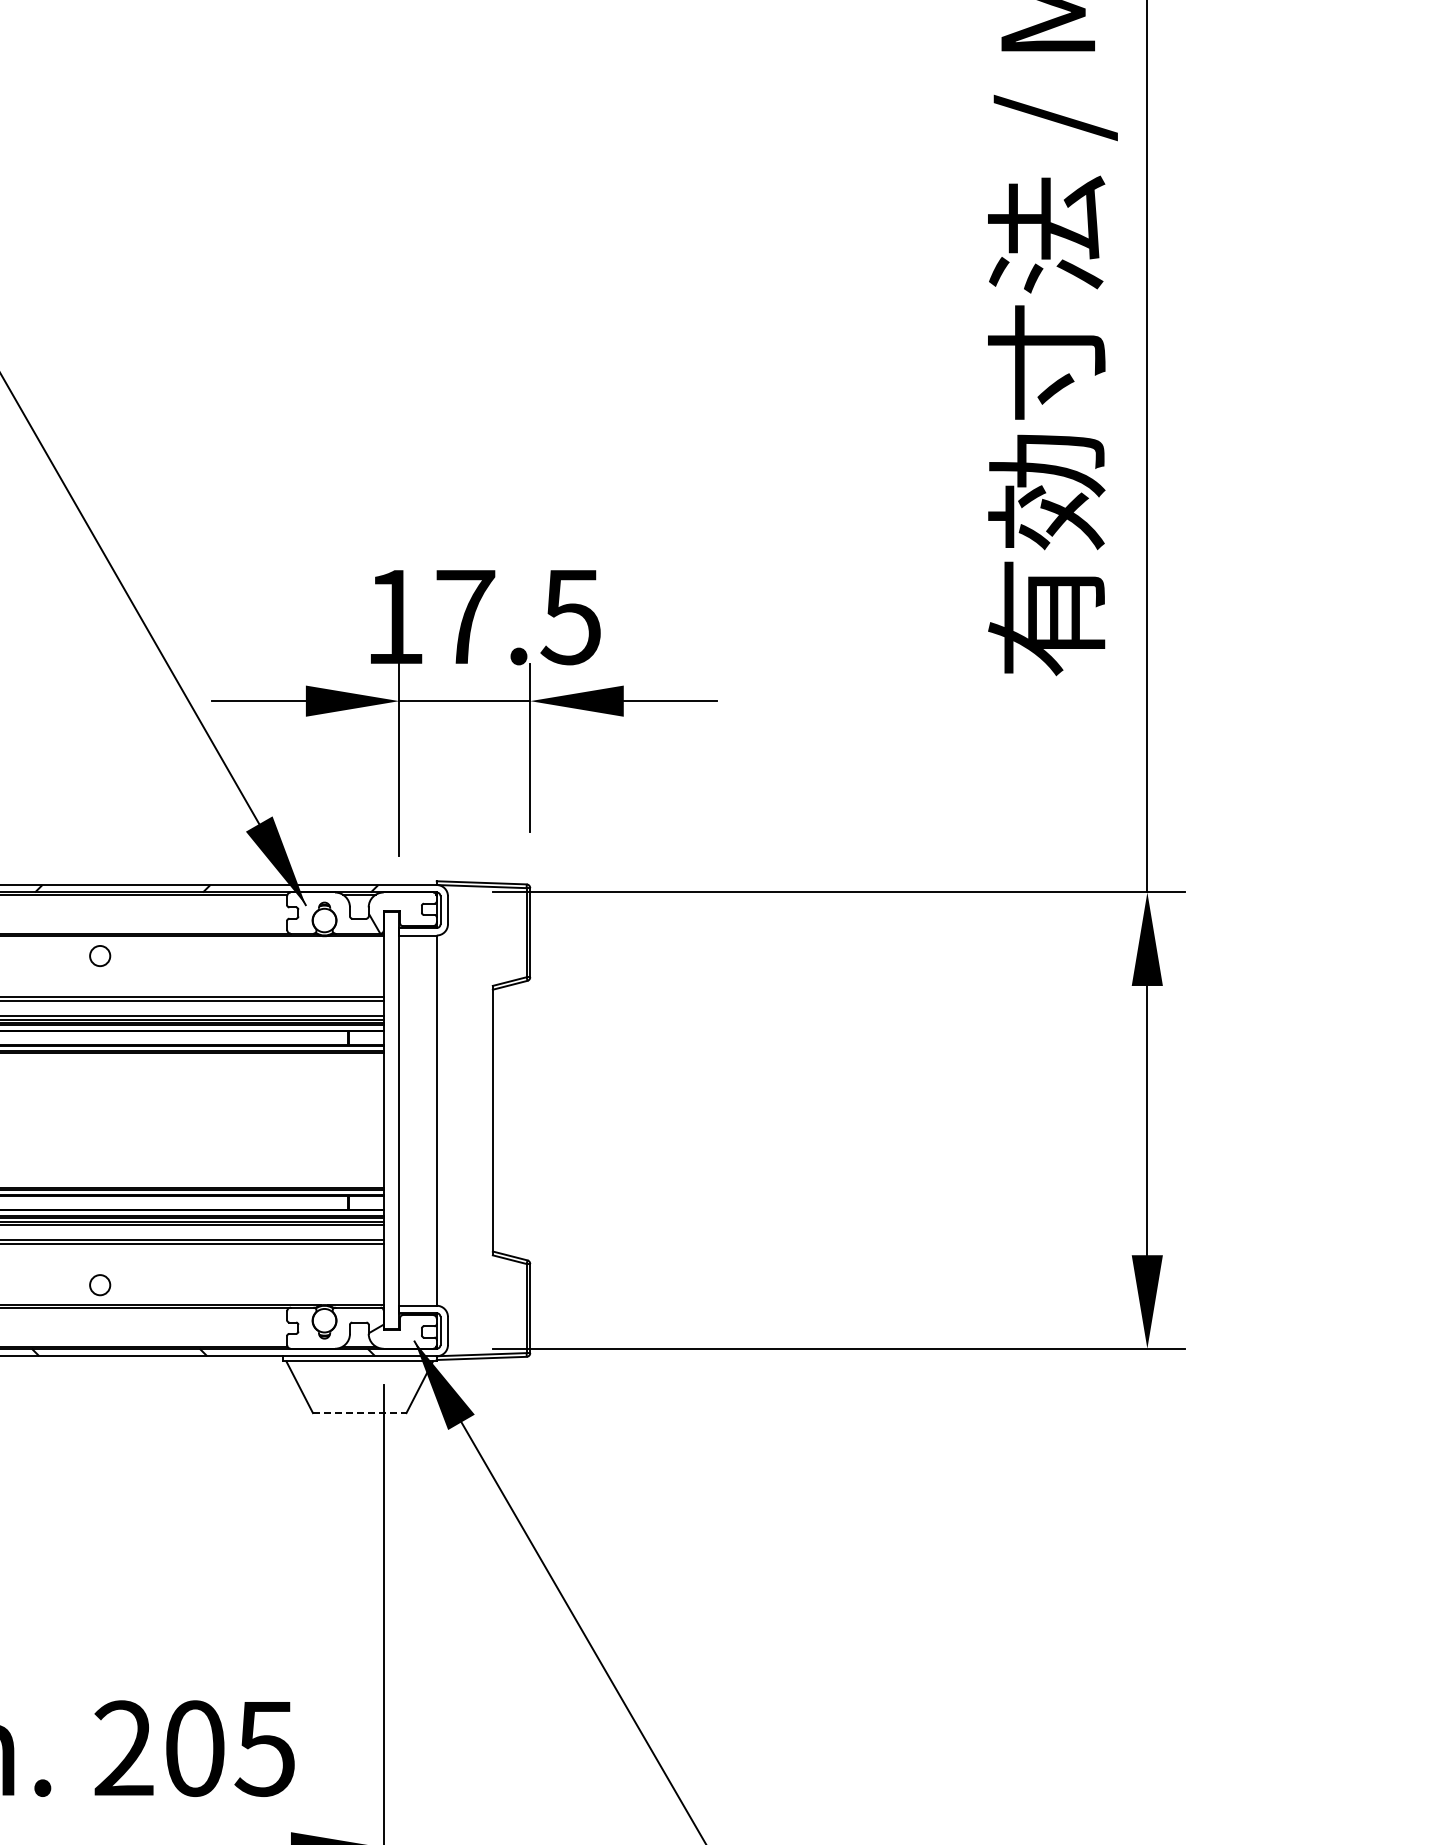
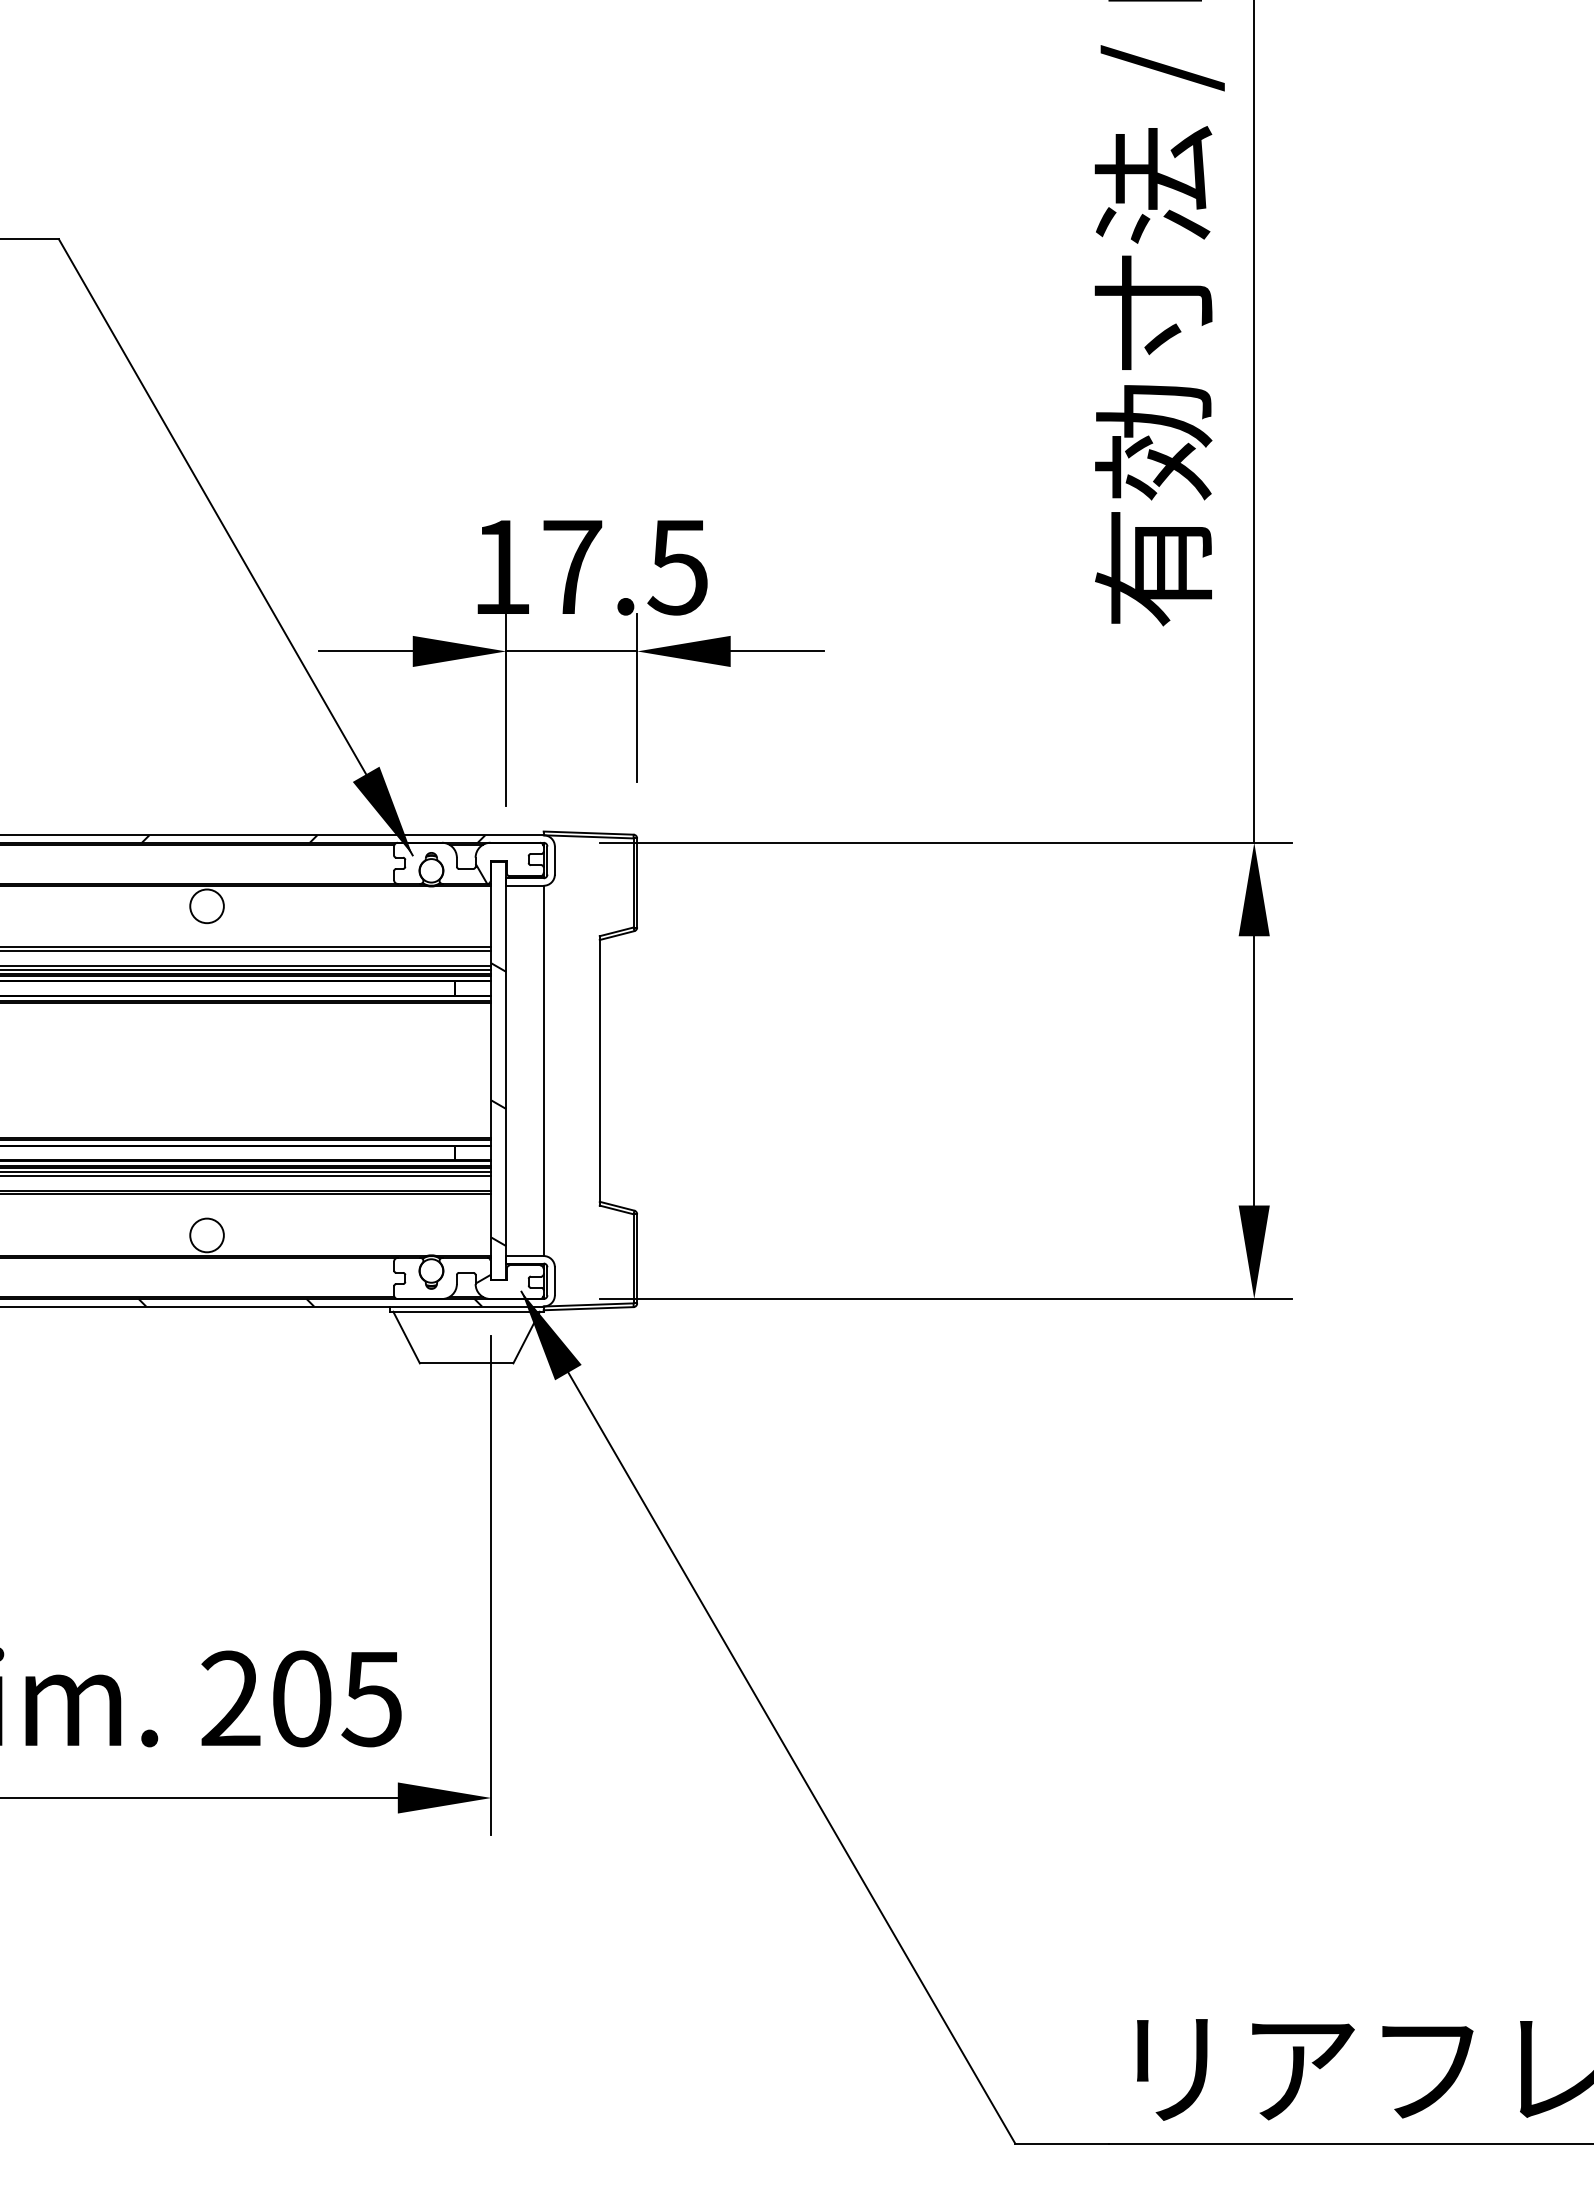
circle: (99, 956) -> (206, 906), size x1.67
hatch: (391, 1154) -> (498, 1104), added
circle: (99, 1285) -> (206, 1235), size x1.67
line: (359, 1413) -> (466, 1363), dashed -> solid

